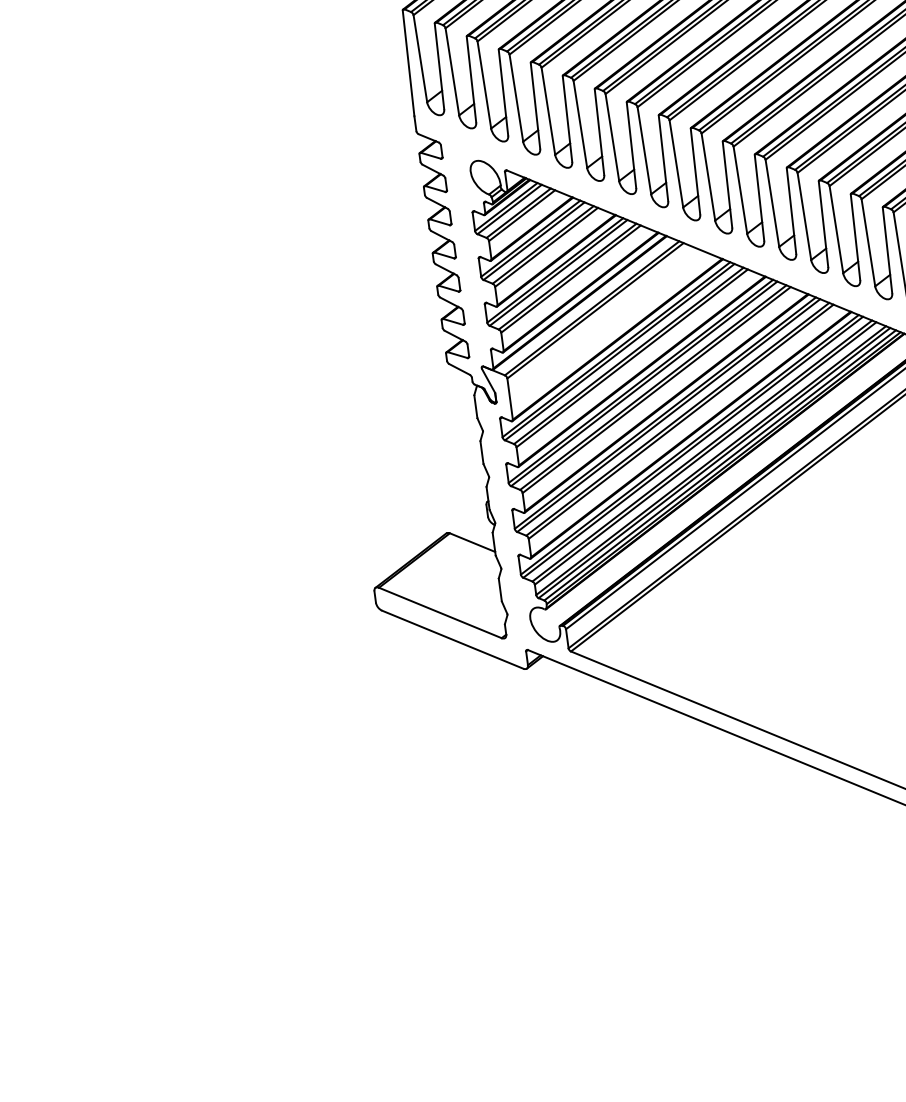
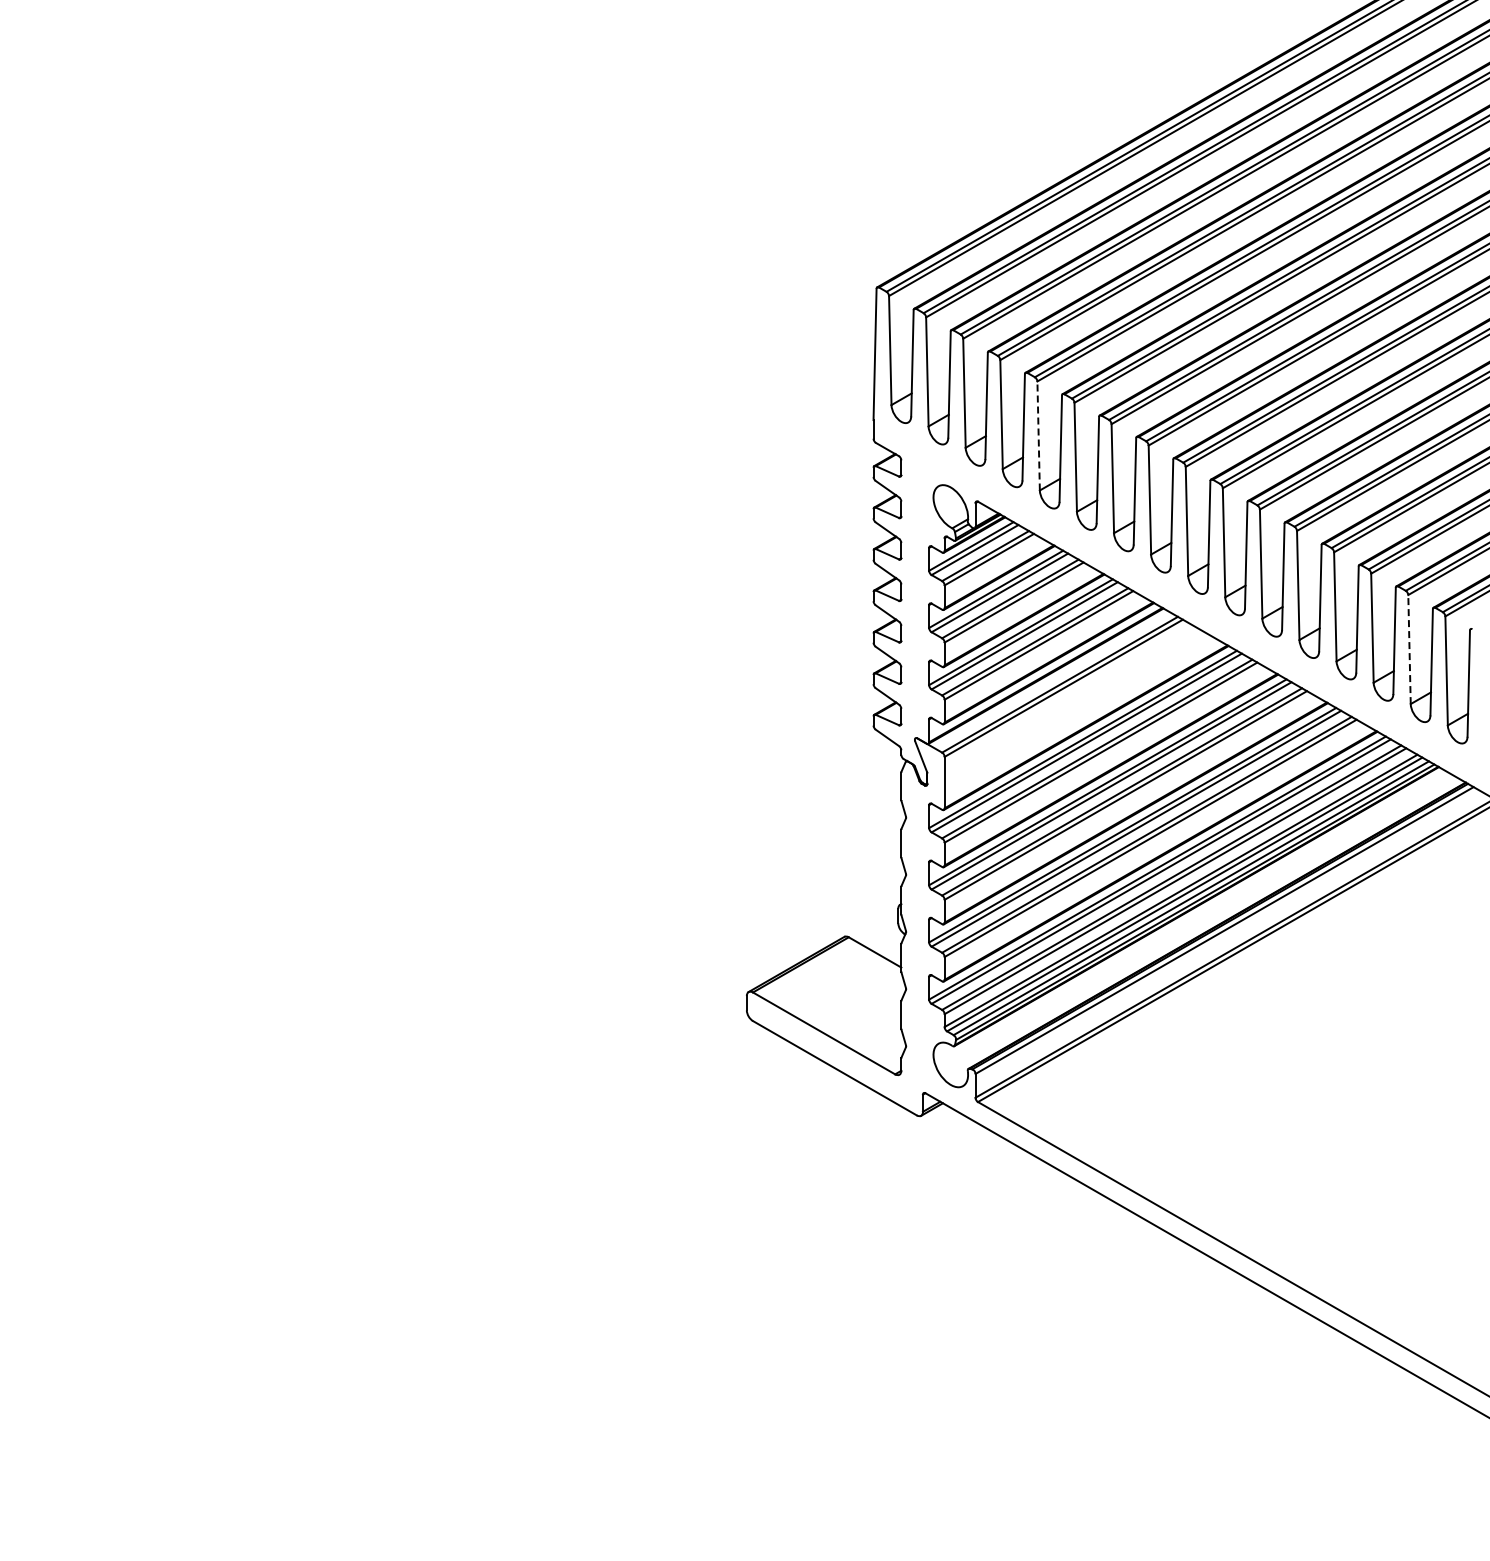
line: (548, 110) -> (1038, 435), solid -> dashed
line: (868, 242) -> (1409, 649), solid -> dashed

